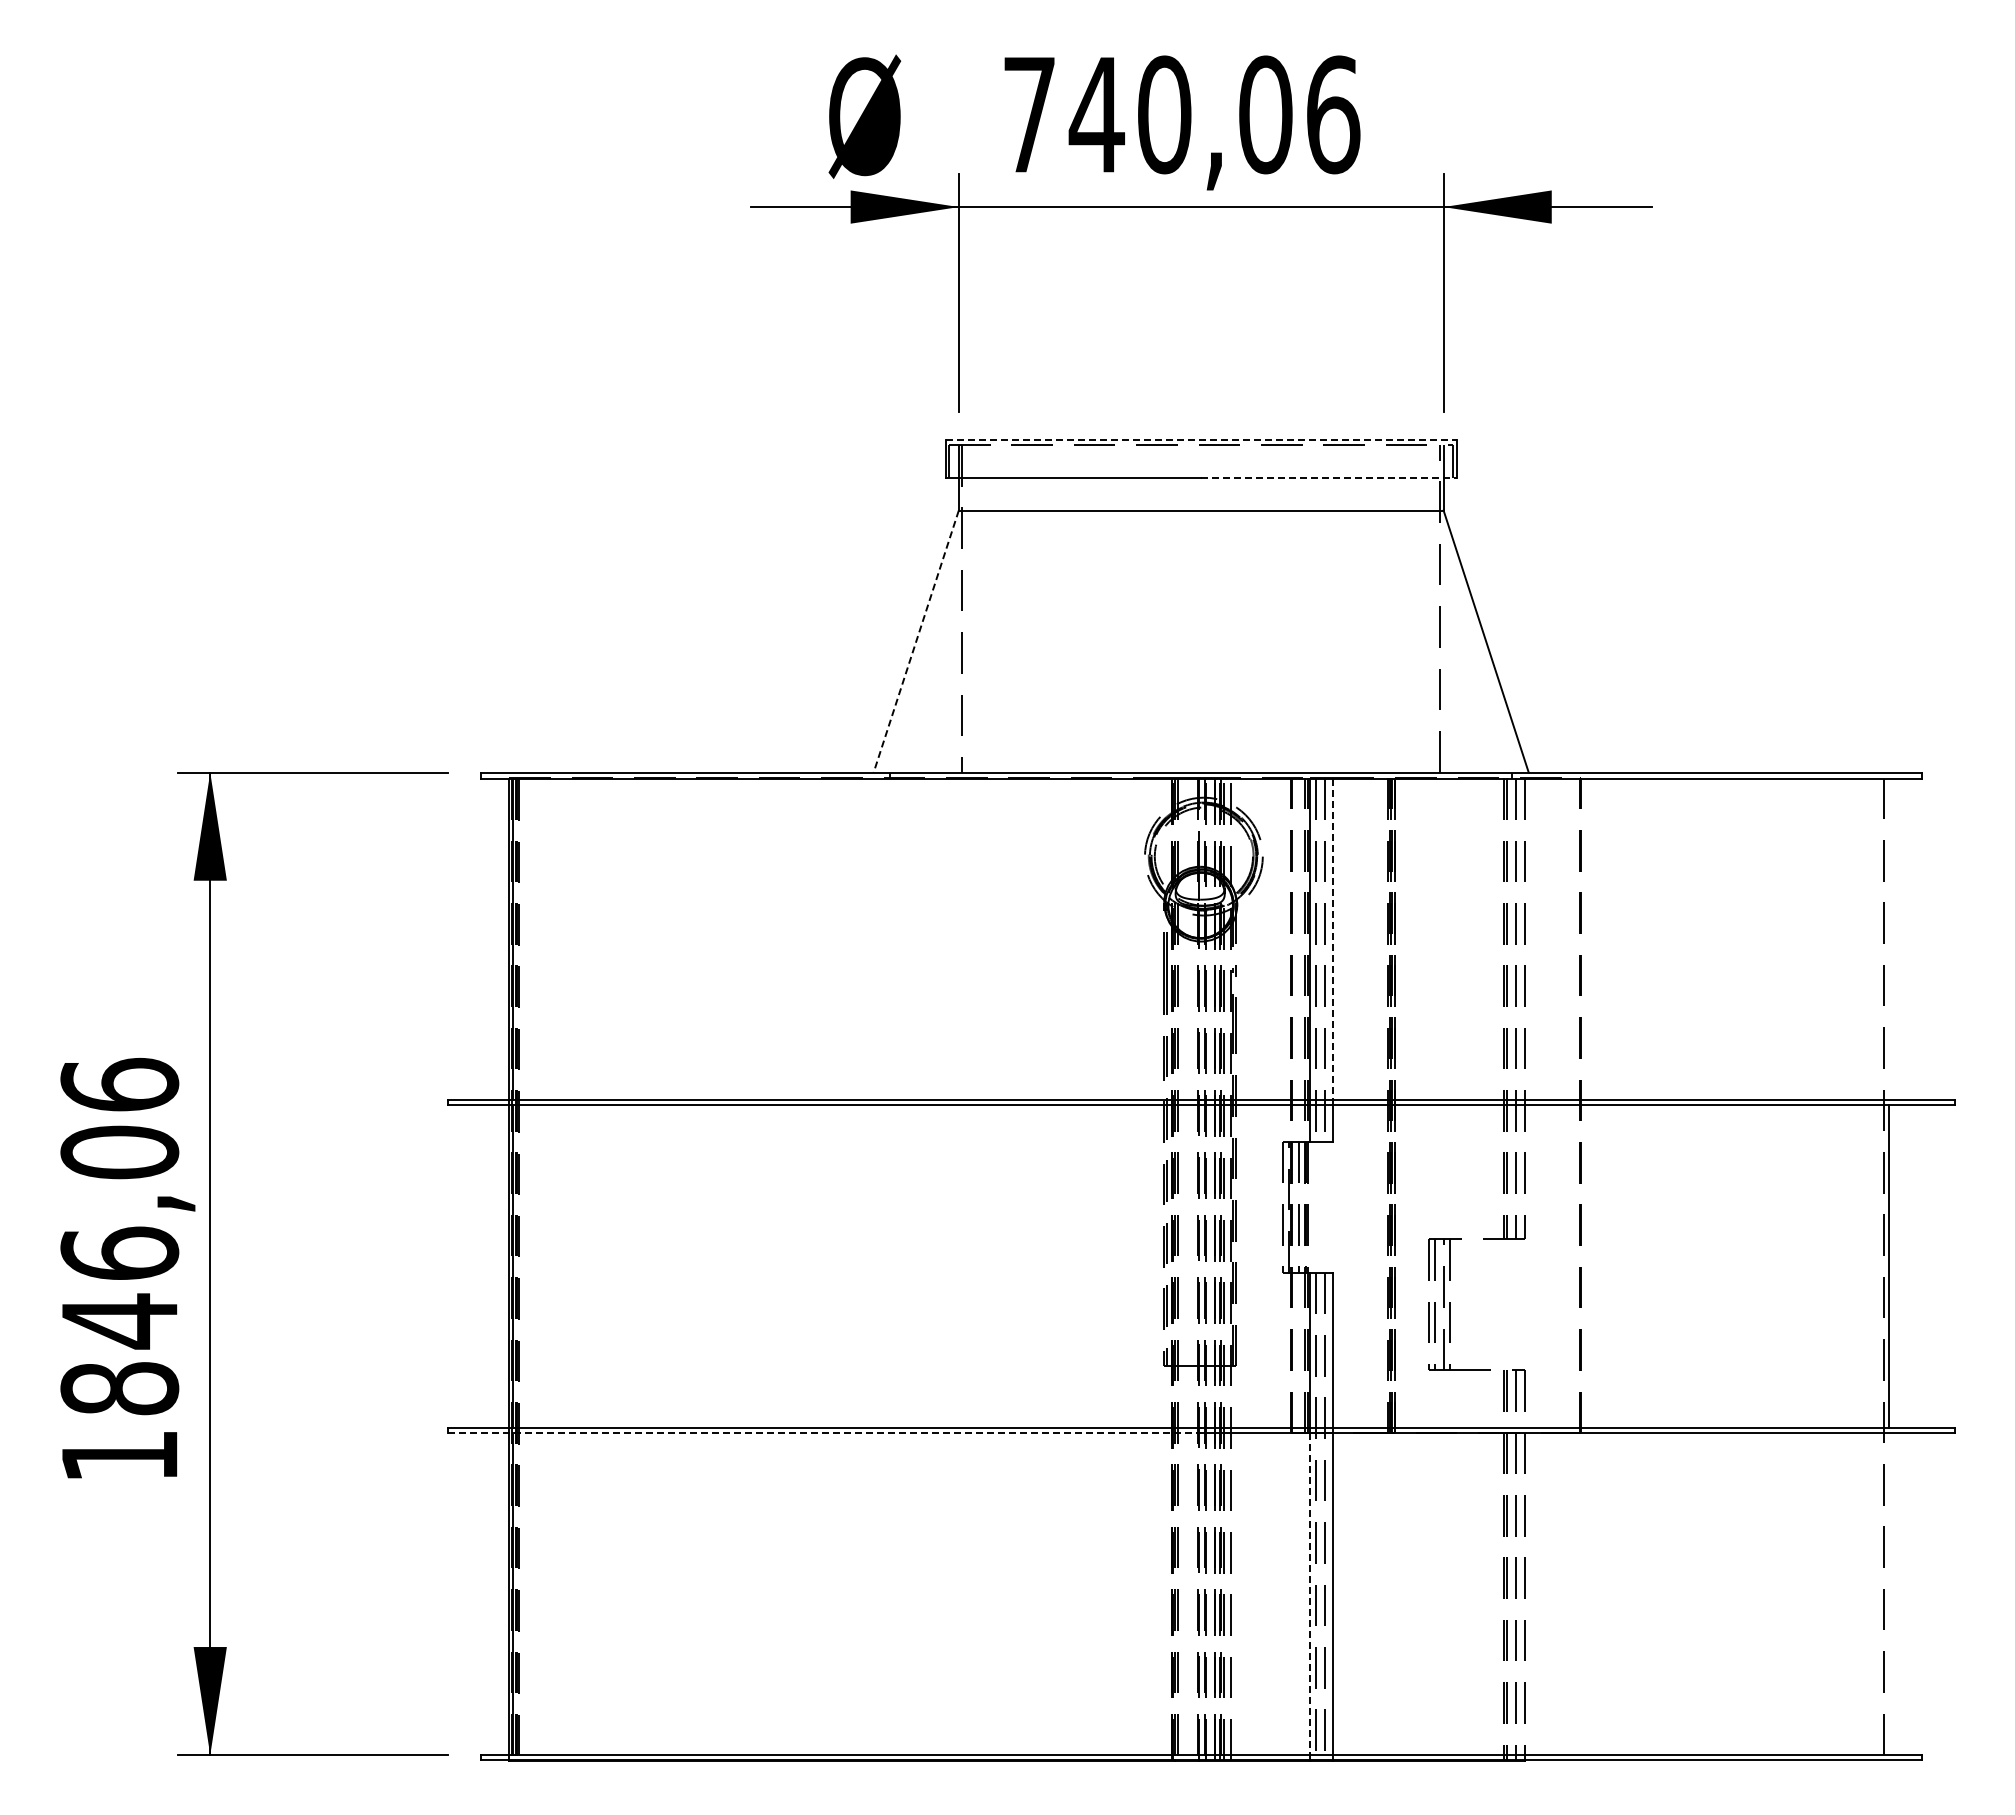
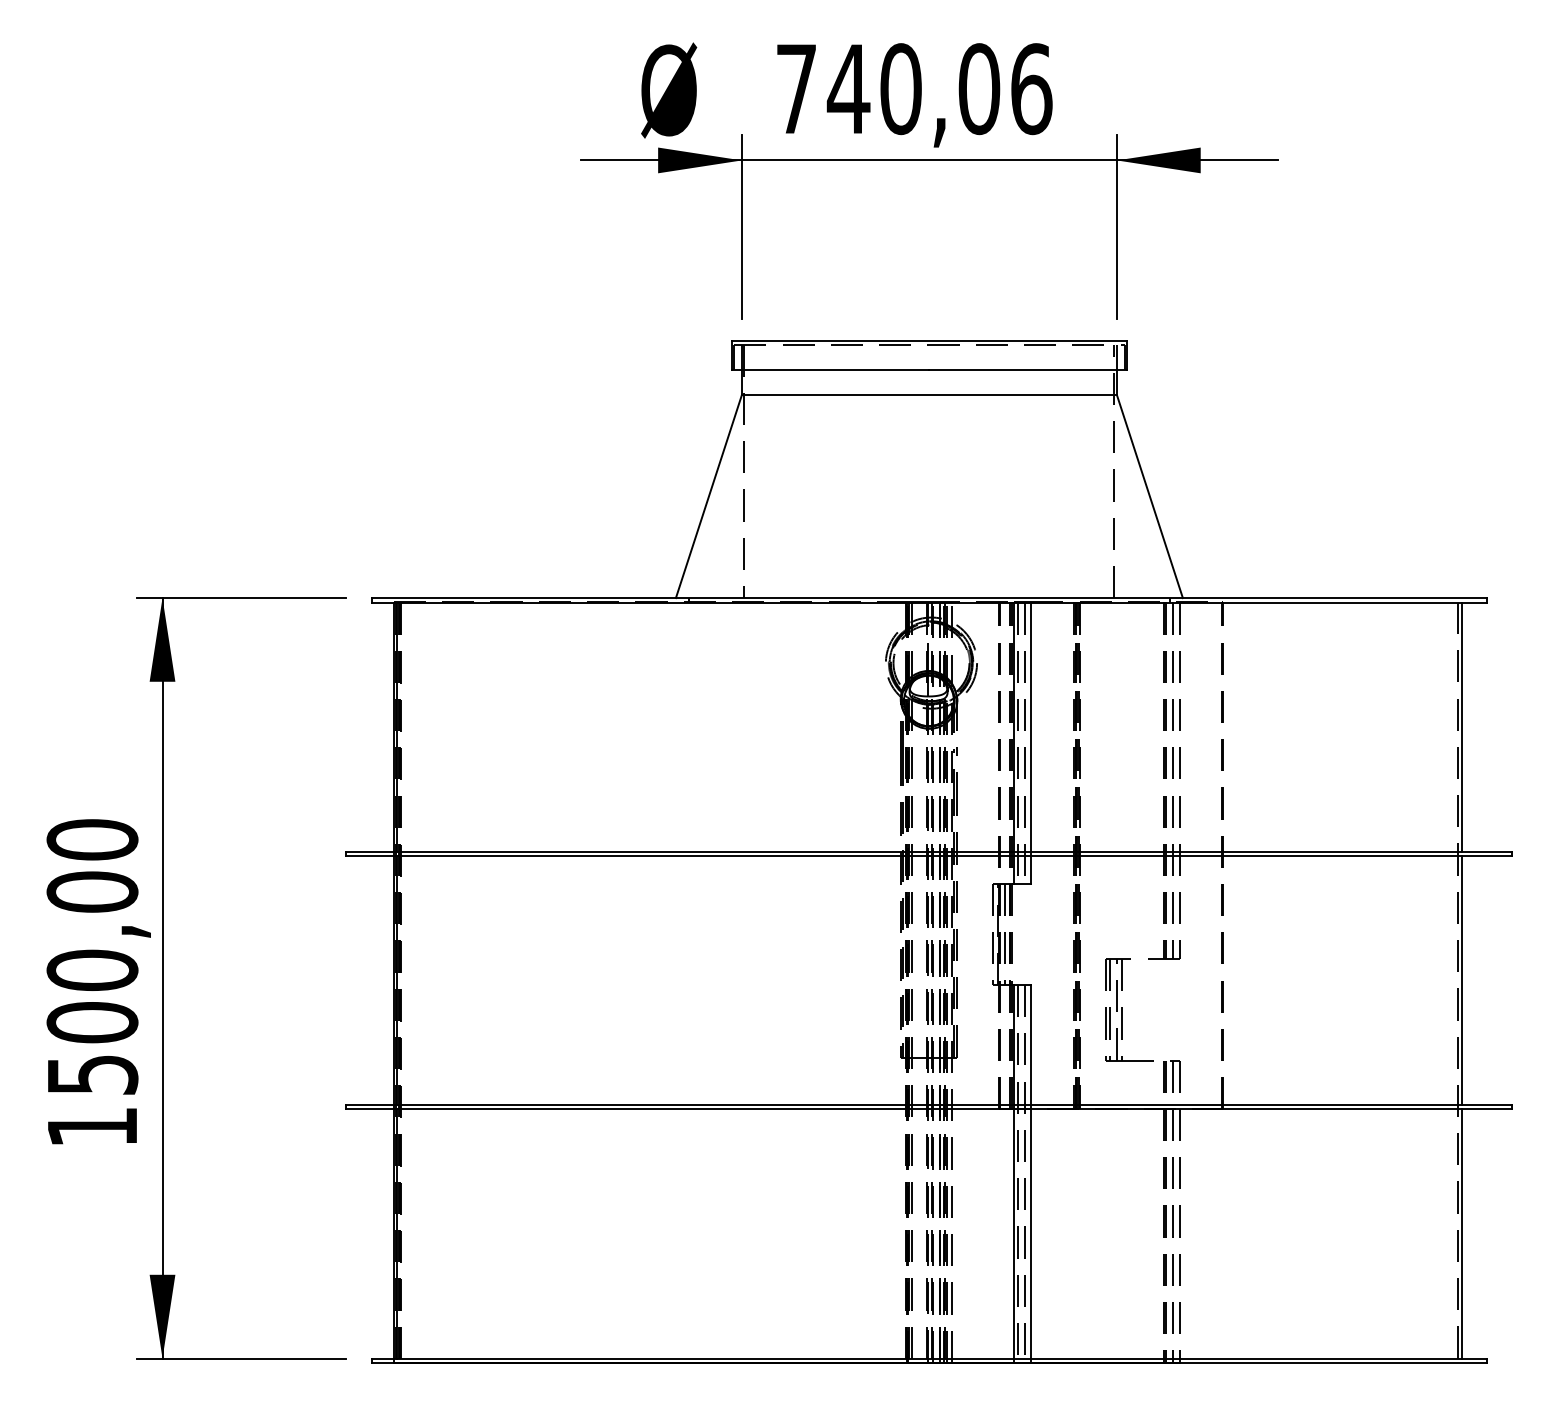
line: (1201, 439) -> (929, 340), dashed -> solid
line: (1328, 477) -> (1027, 369), dashed -> solid
line: (916, 641) -> (709, 496), dashed -> solid
line: (1889, 939) -> (1462, 727), added
line: (1332, 940) -> (1031, 728), dashed -> solid
text: (119, 1236) -> (92, 957), 1846,06 -> 1500,00
line: (824, 1432) -> (637, 1108), dashed -> solid
line: (1889, 1593) -> (1462, 1233), added
line: (1310, 1594) -> (1013, 1234), dashed -> solid

